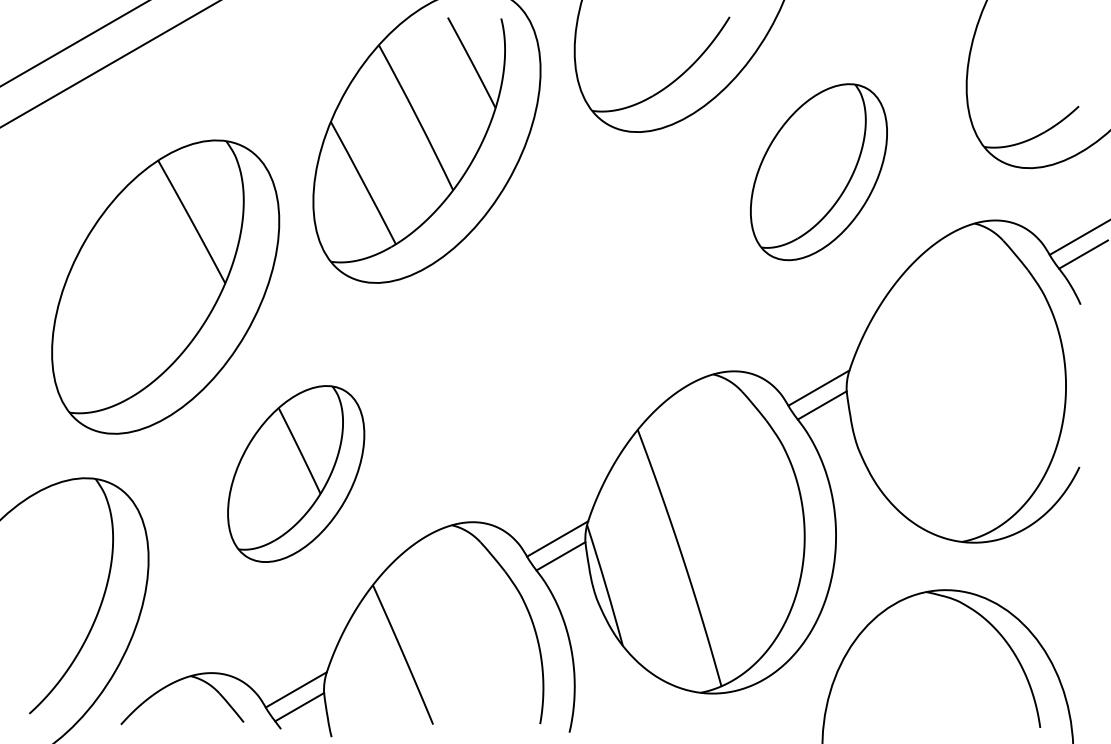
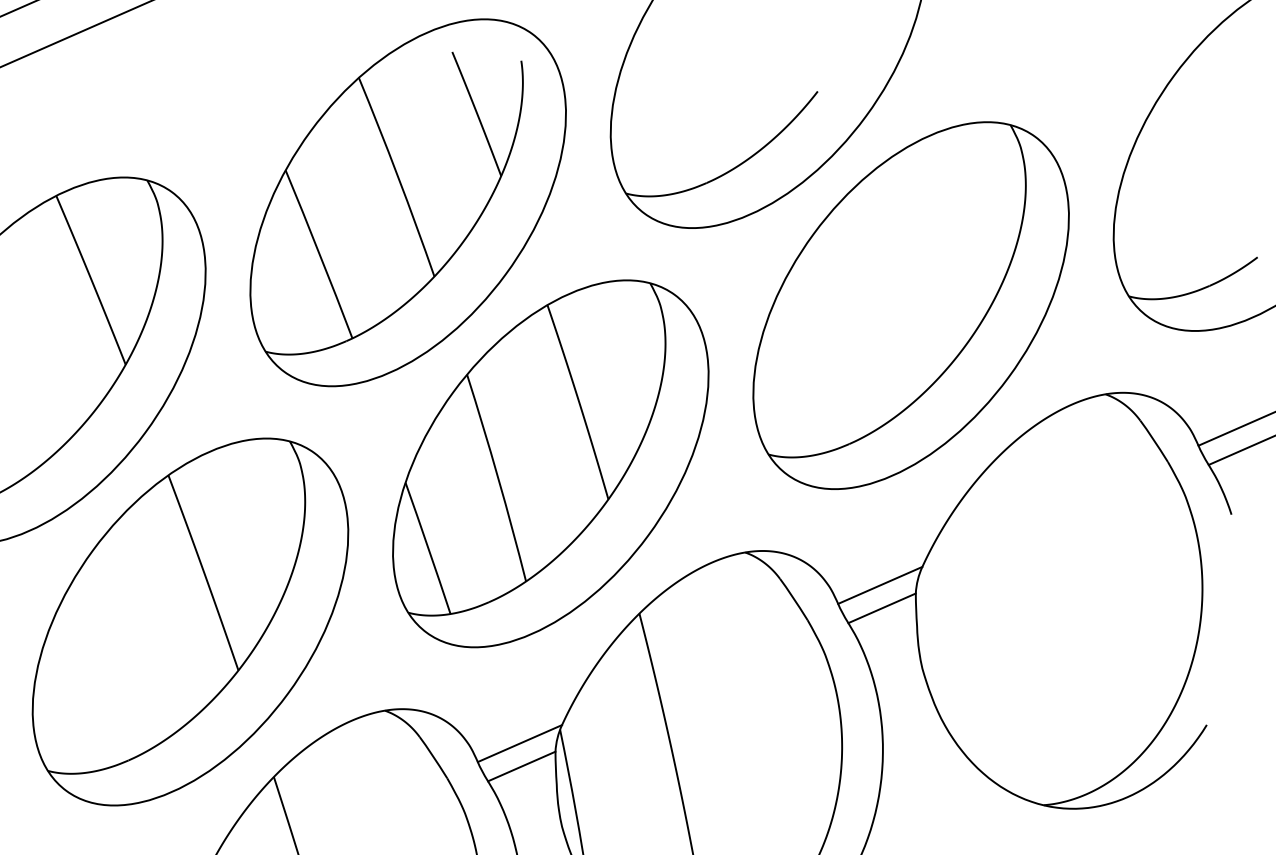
part: (818, 171) -> (910, 304), size x1.67
part: (557, 322) -> (550, 462), added
part: (295, 473) -> (189, 621), size x1.67

